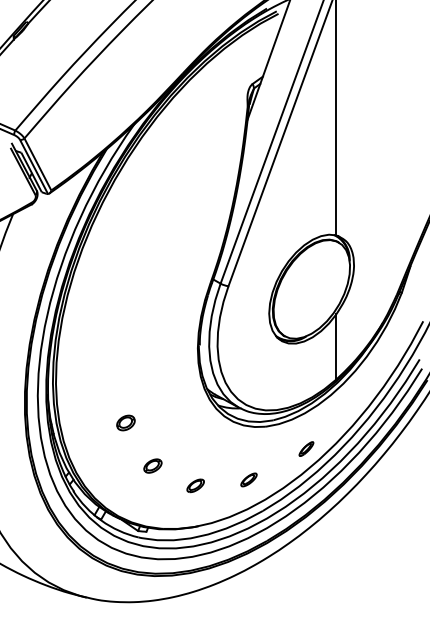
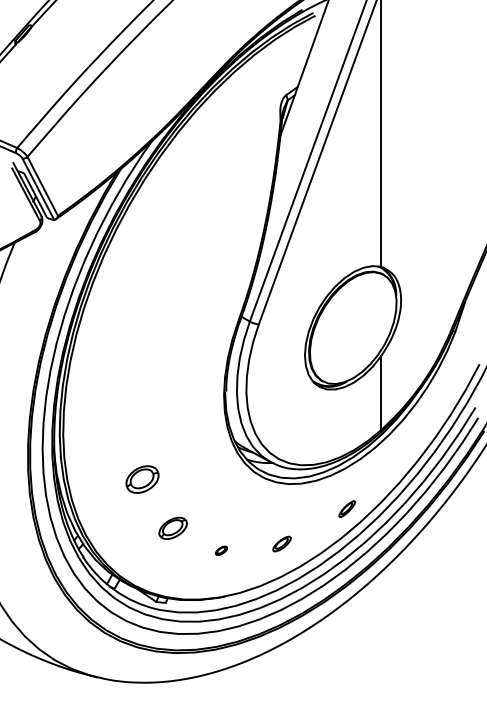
part: (125, 422) -> (142, 478), size x1.6
part: (152, 465) -> (172, 527), size x1.4
part: (195, 485) -> (221, 550), size x0.6

